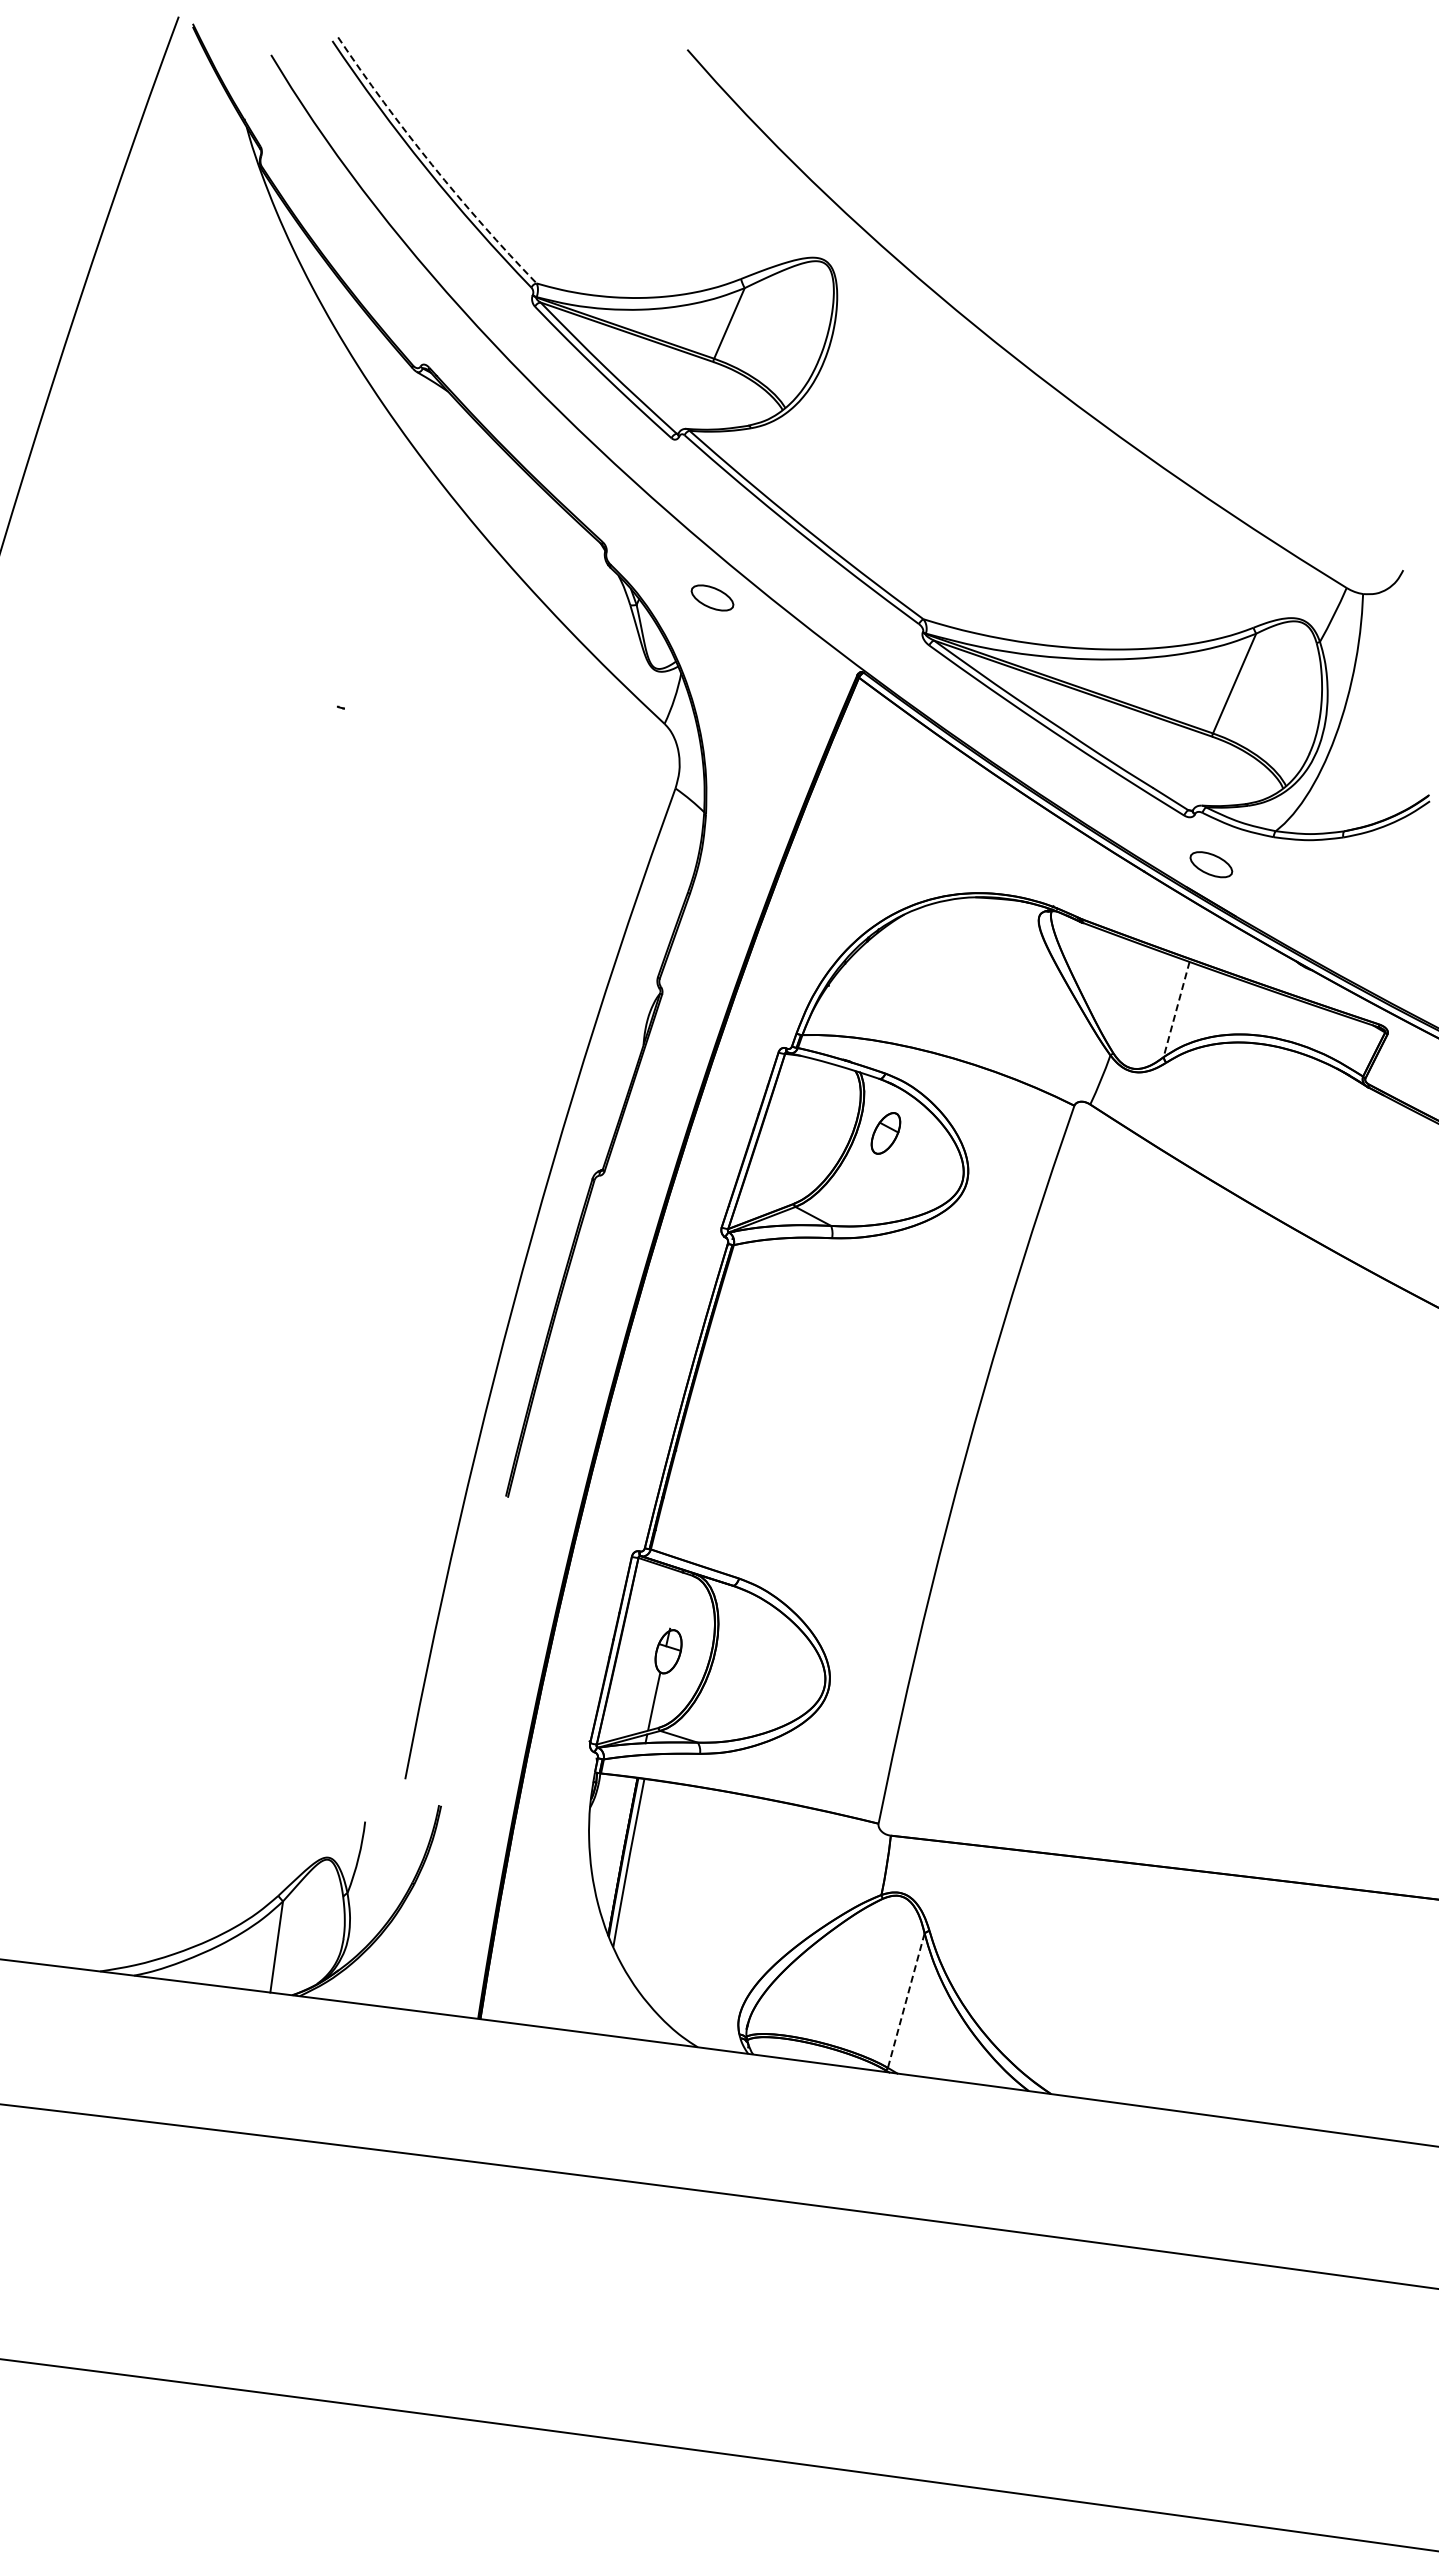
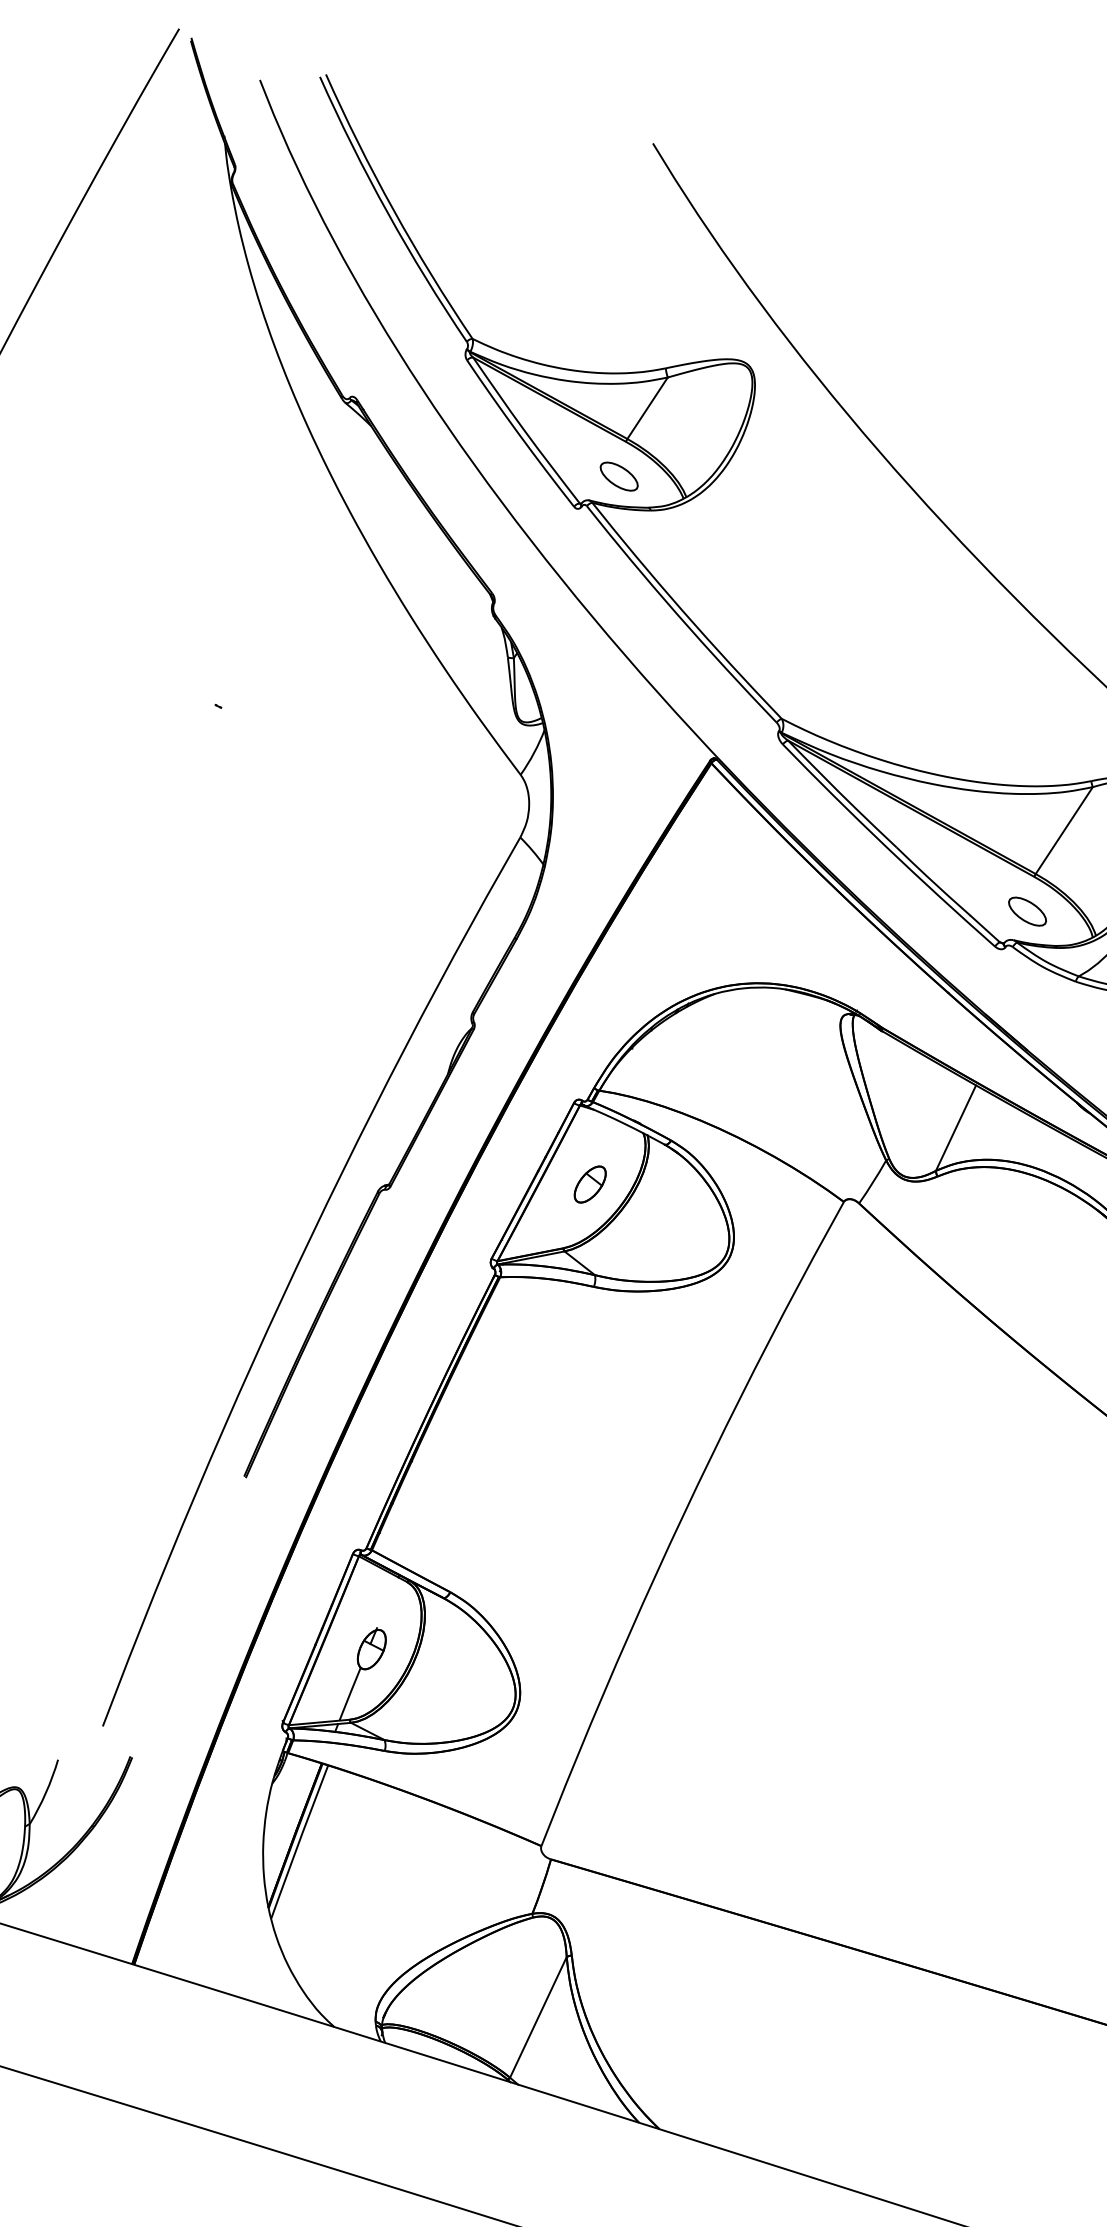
arc: (432, 164) -> (393, 209), dashed -> solid
part: (712, 597) -> (619, 476), moved
part: (1211, 864) -> (1027, 911), moved
line: (1176, 1010) -> (955, 1129), dashed -> solid
part: (885, 1133) -> (589, 1184), moved
line: (906, 2000) -> (538, 2017), dashed -> solid

